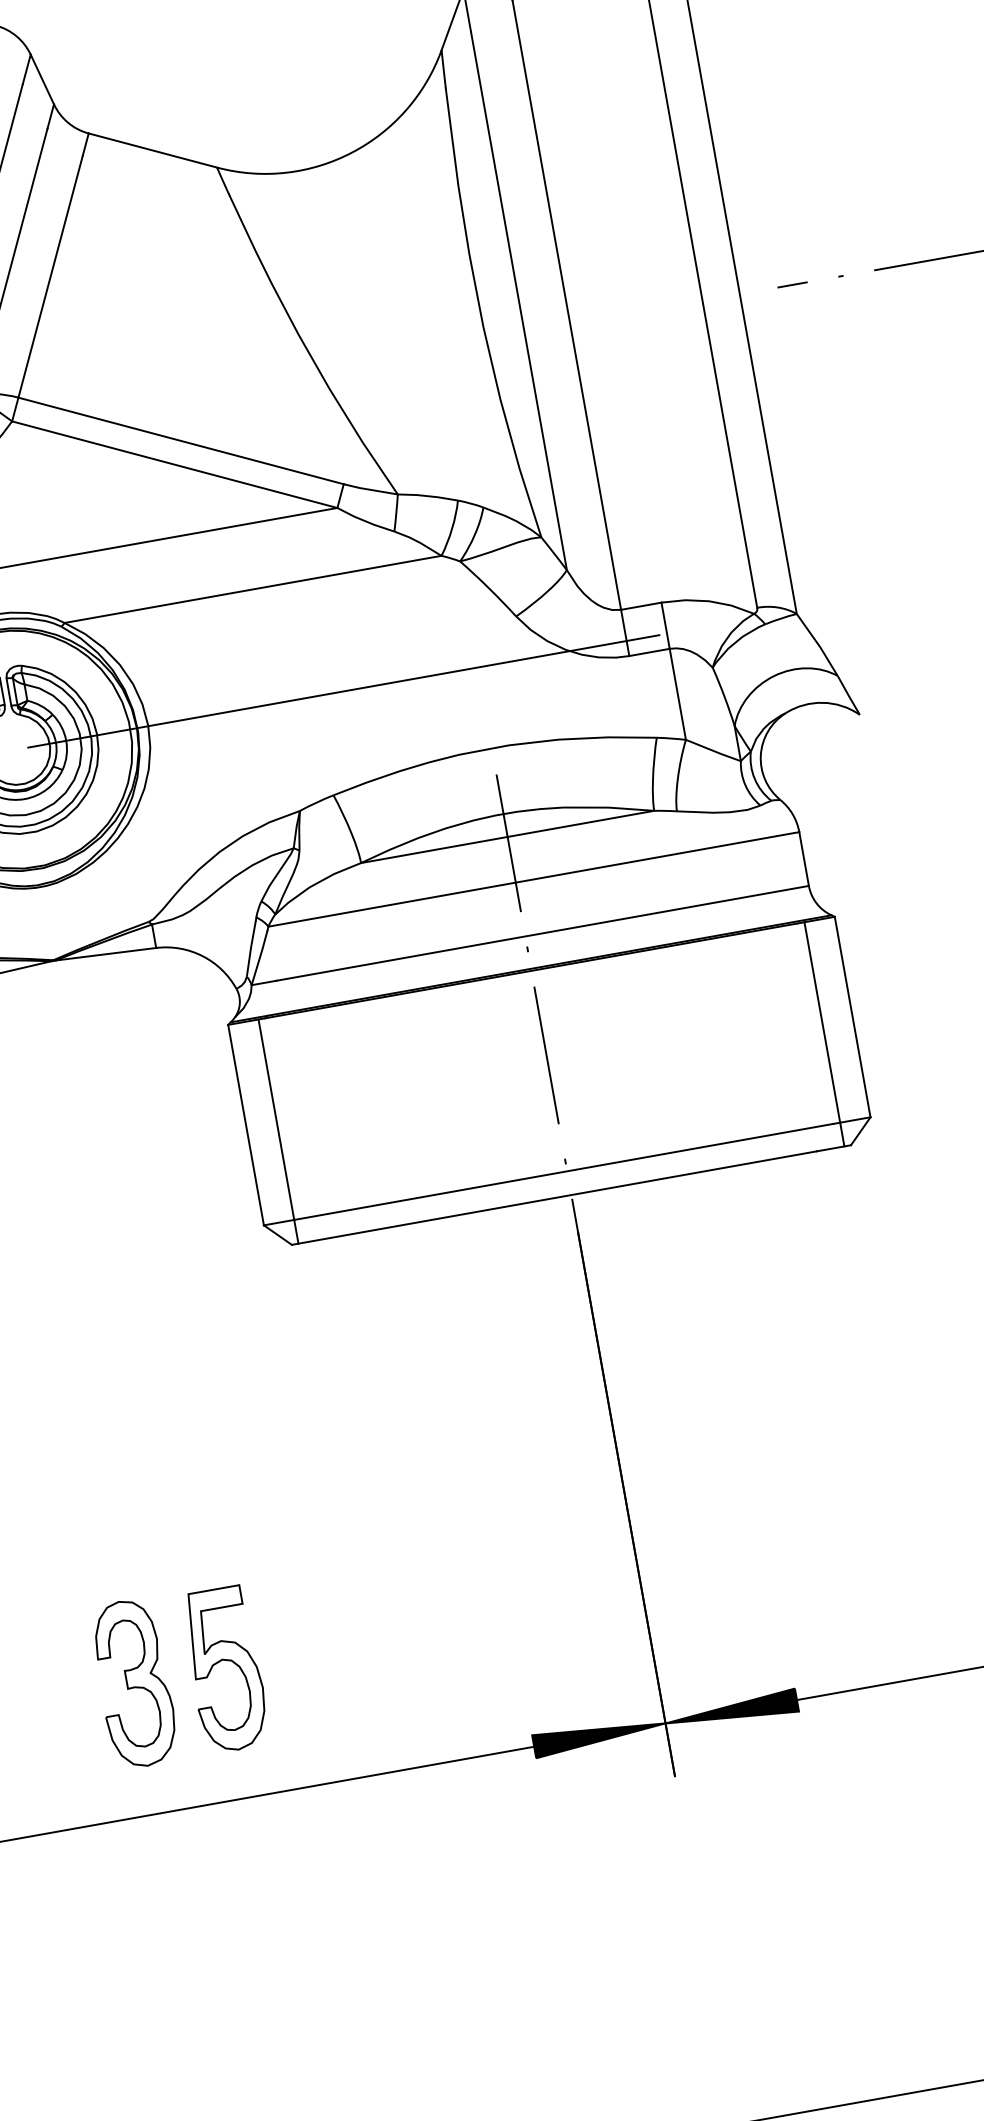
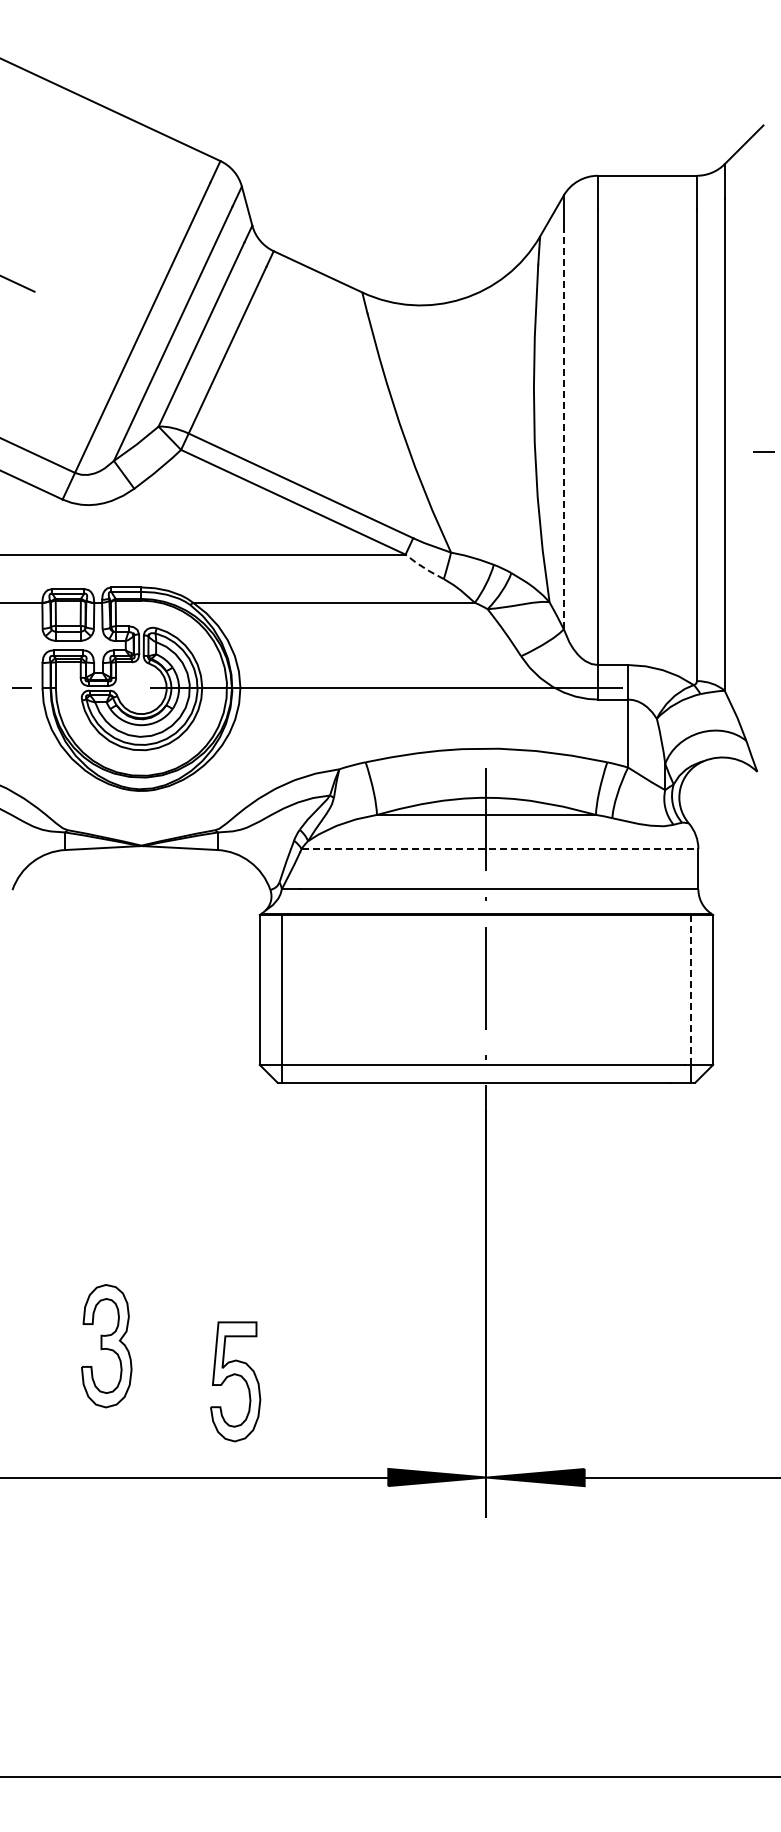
line: (518, 300) -> (563, 427), solid -> dashed
line: (365, 520) -> (424, 567), solid -> dashed
line: (534, 879) -> (500, 849), solid -> dashed
line: (822, 1021) -> (690, 989), solid -> dashed
part: (225, 1669) -> (235, 1381), moved
part: (134, 1684) -> (106, 1346), moved

